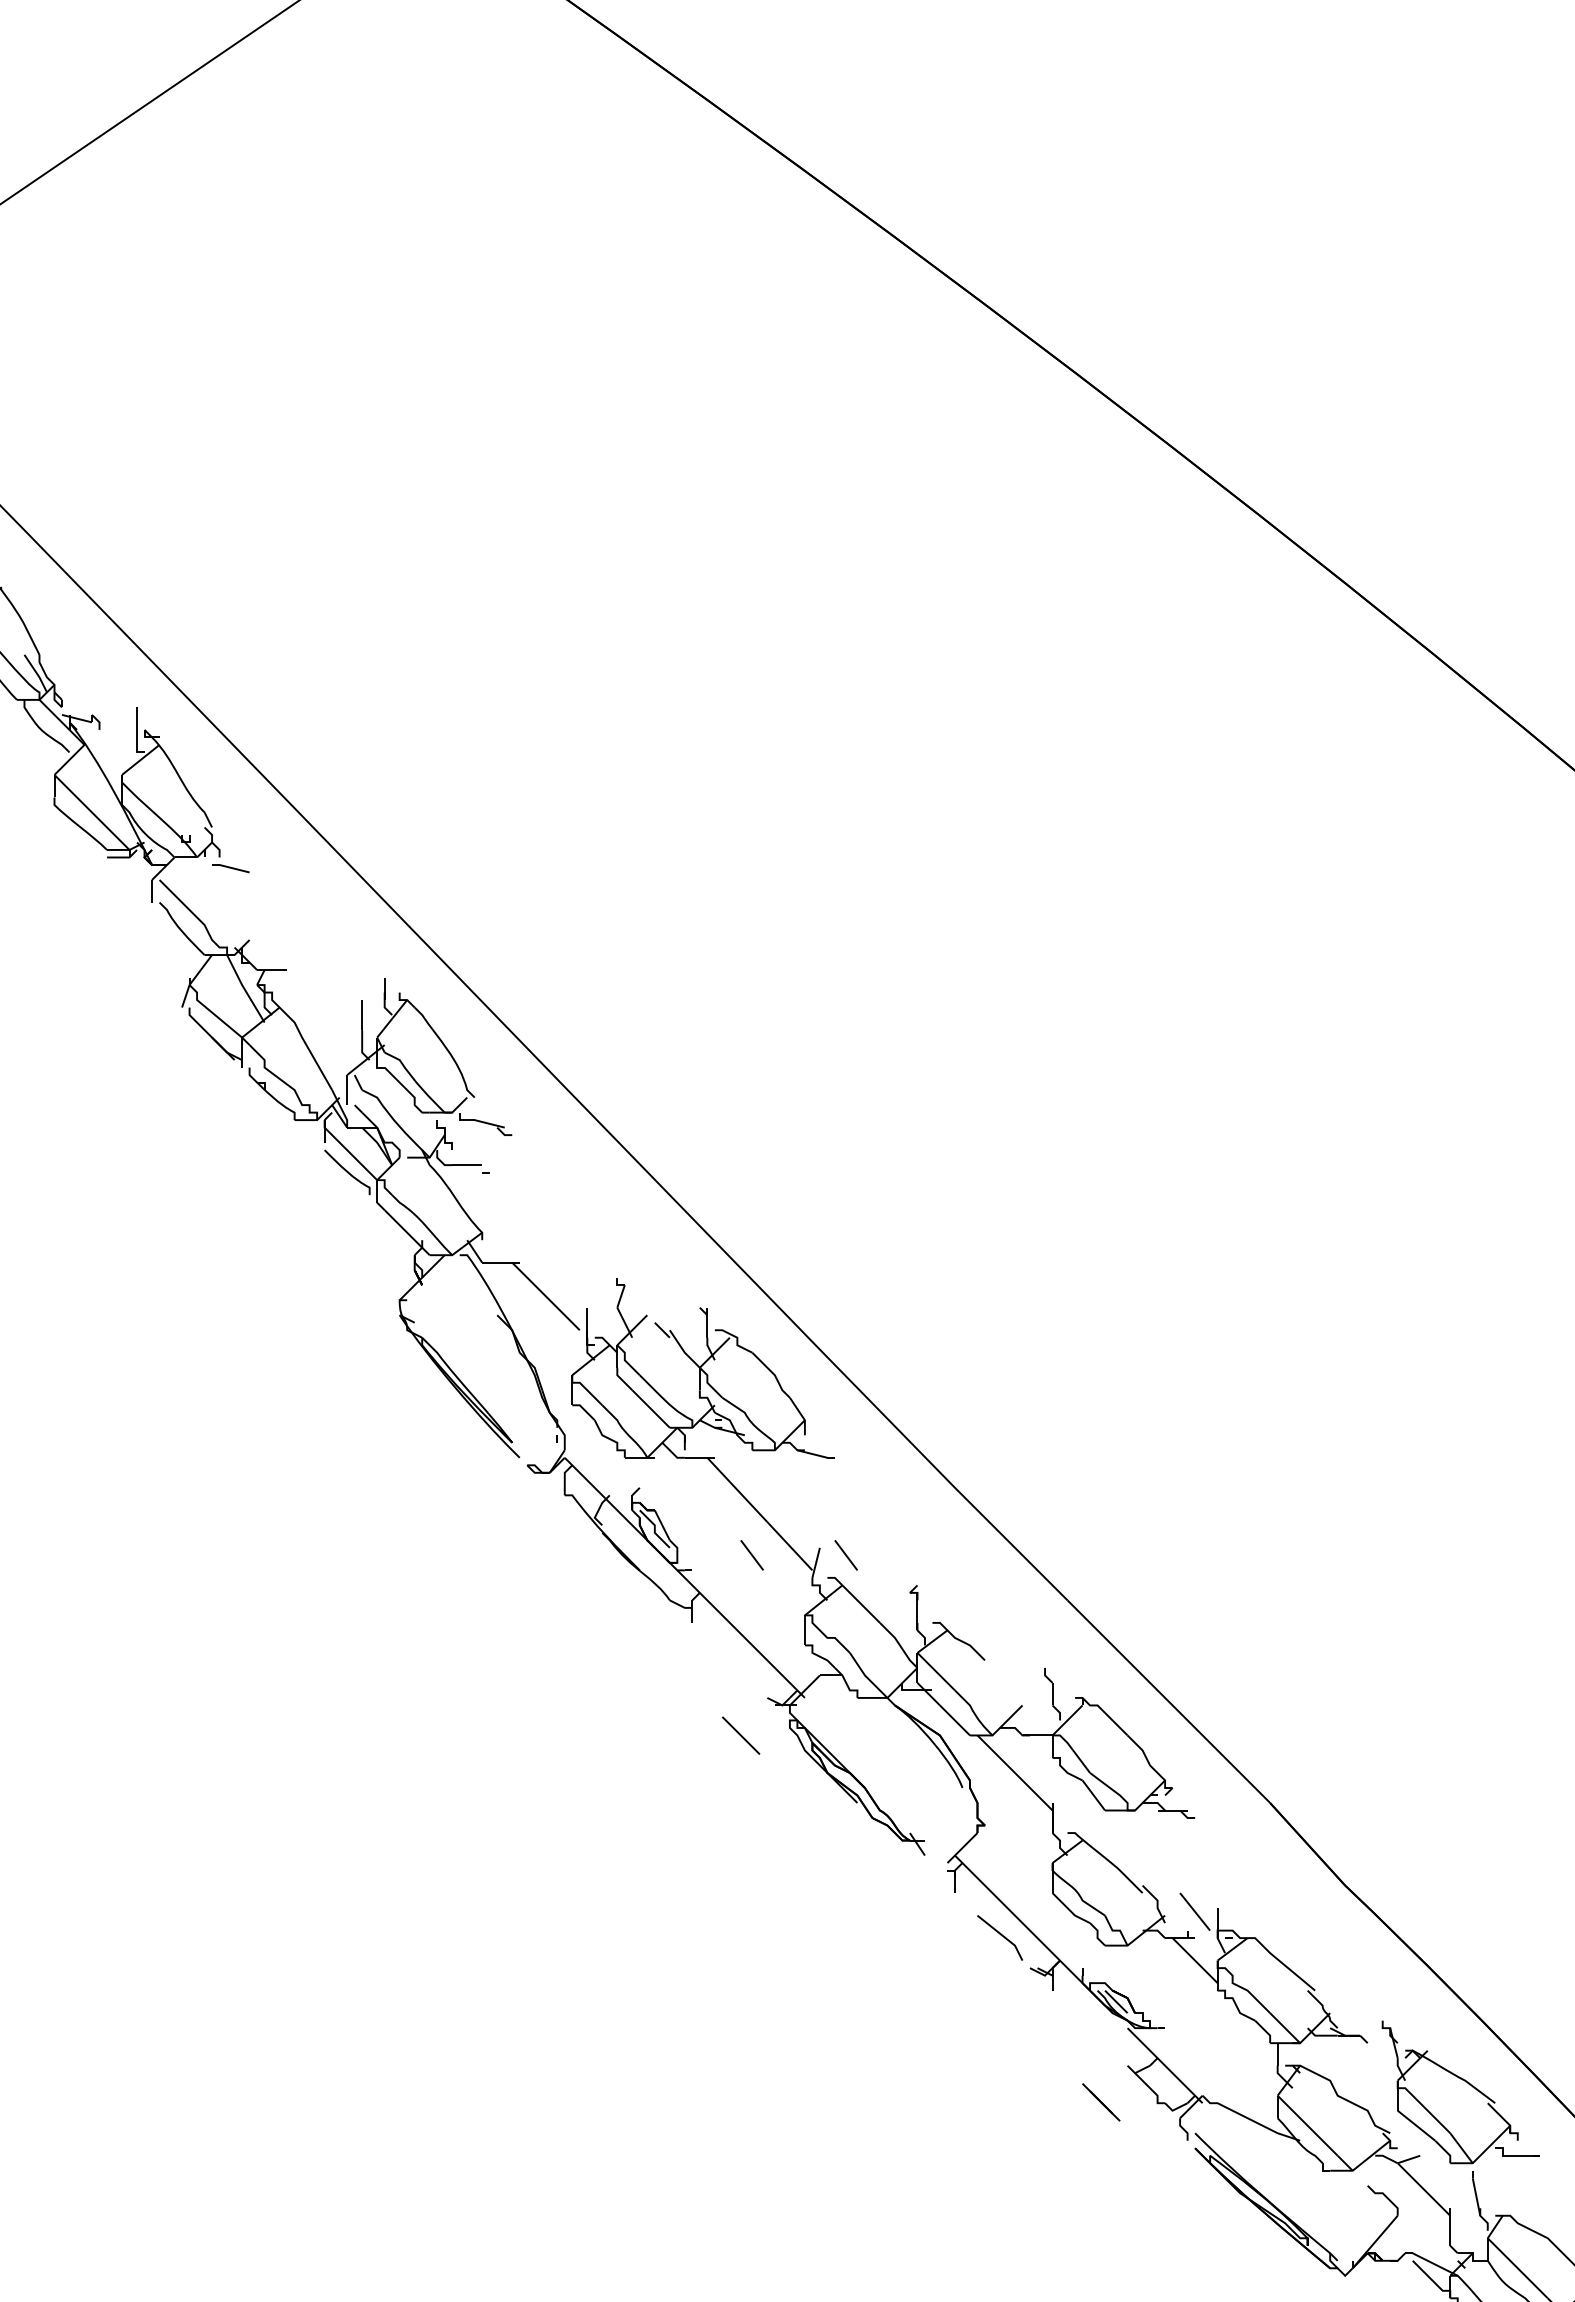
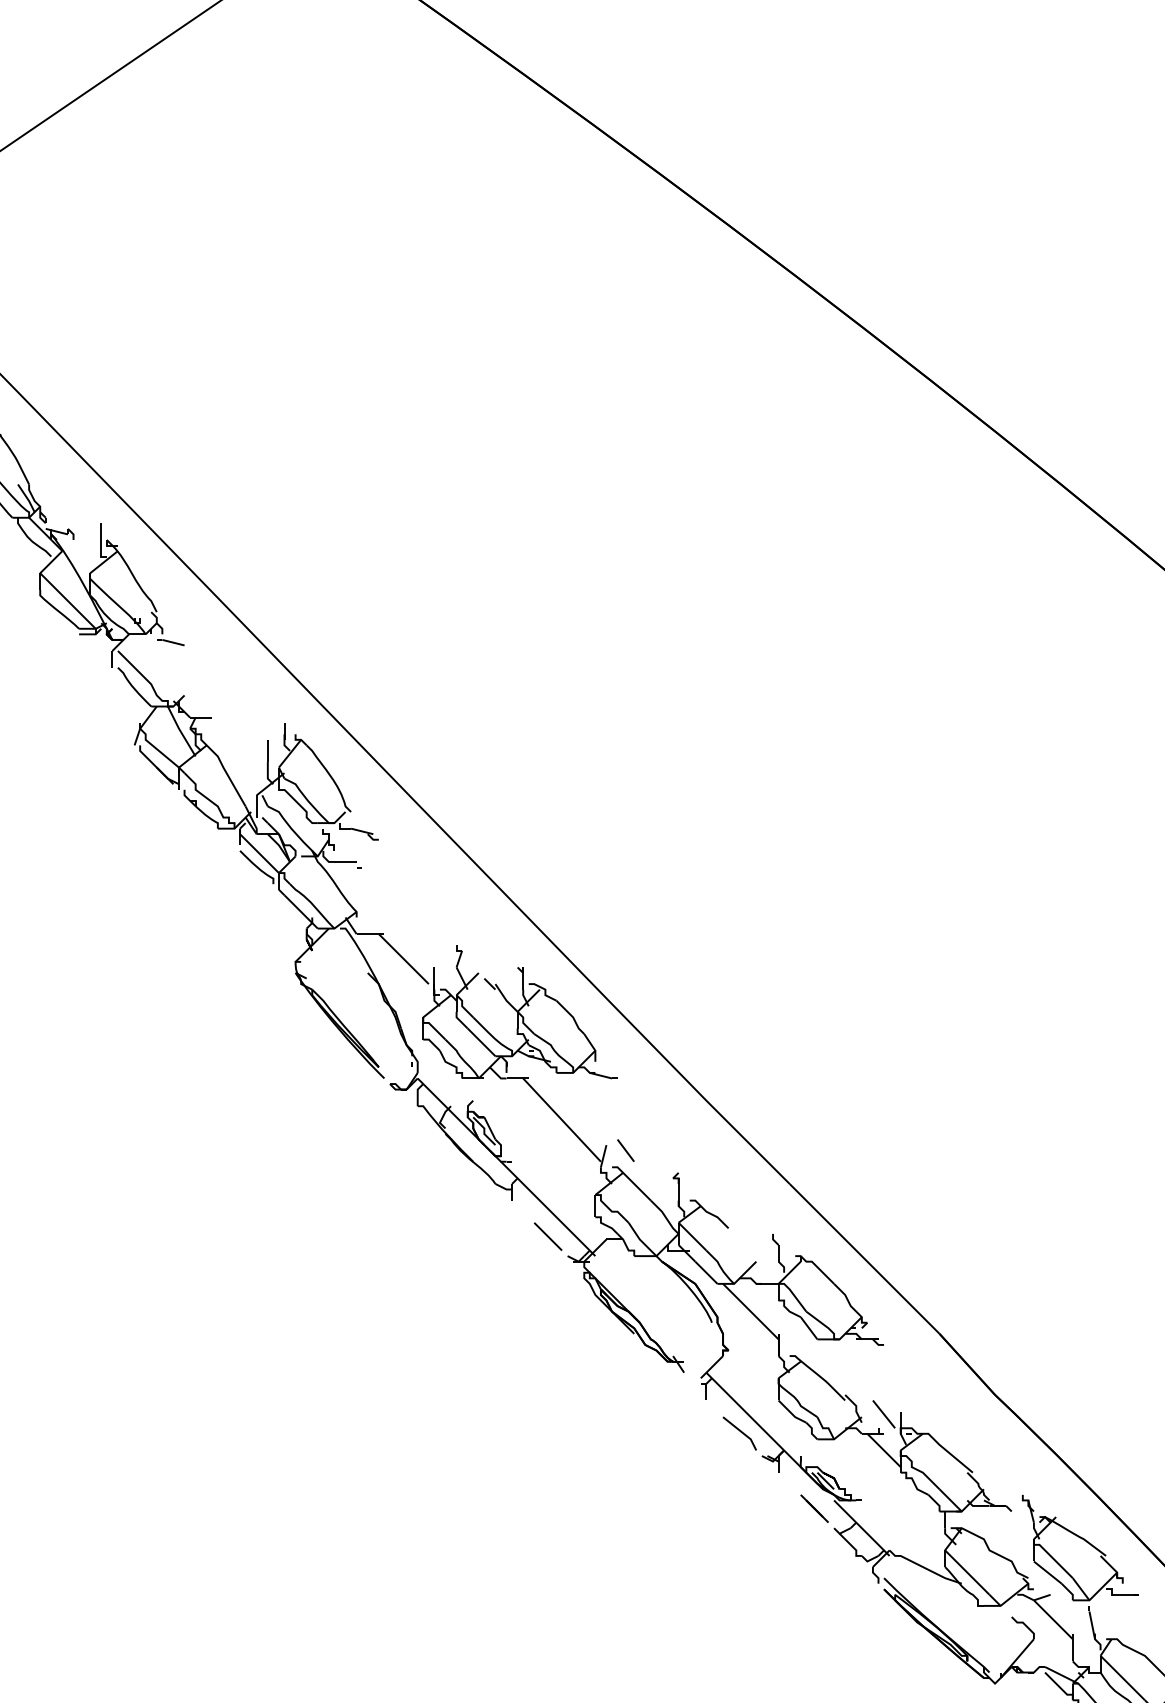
line: (751, 1555) -> (555, 1150), removed
line: (741, 1735) -> (548, 1236), moved
line: (1101, 2102) -> (814, 1508), moved

